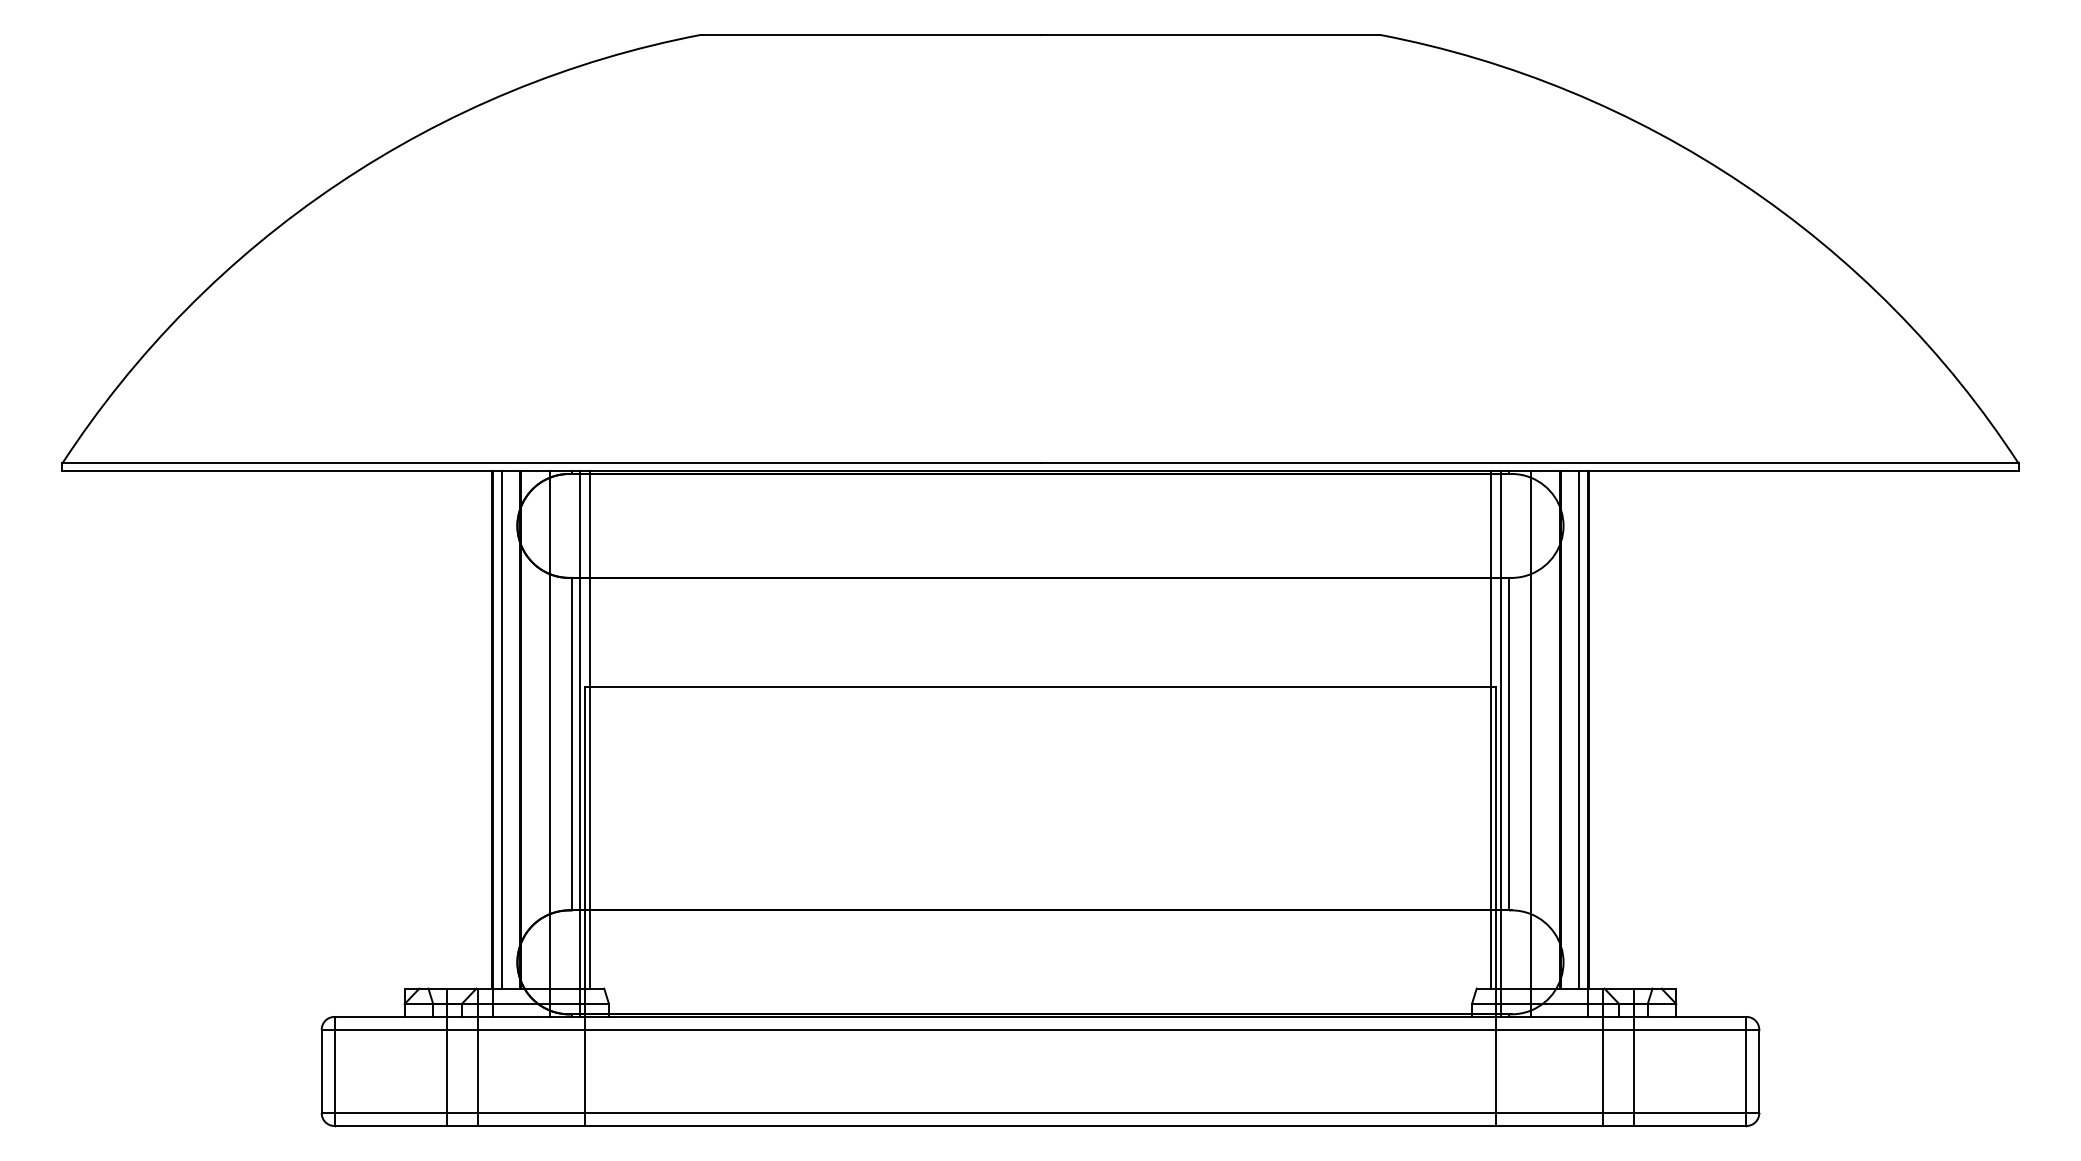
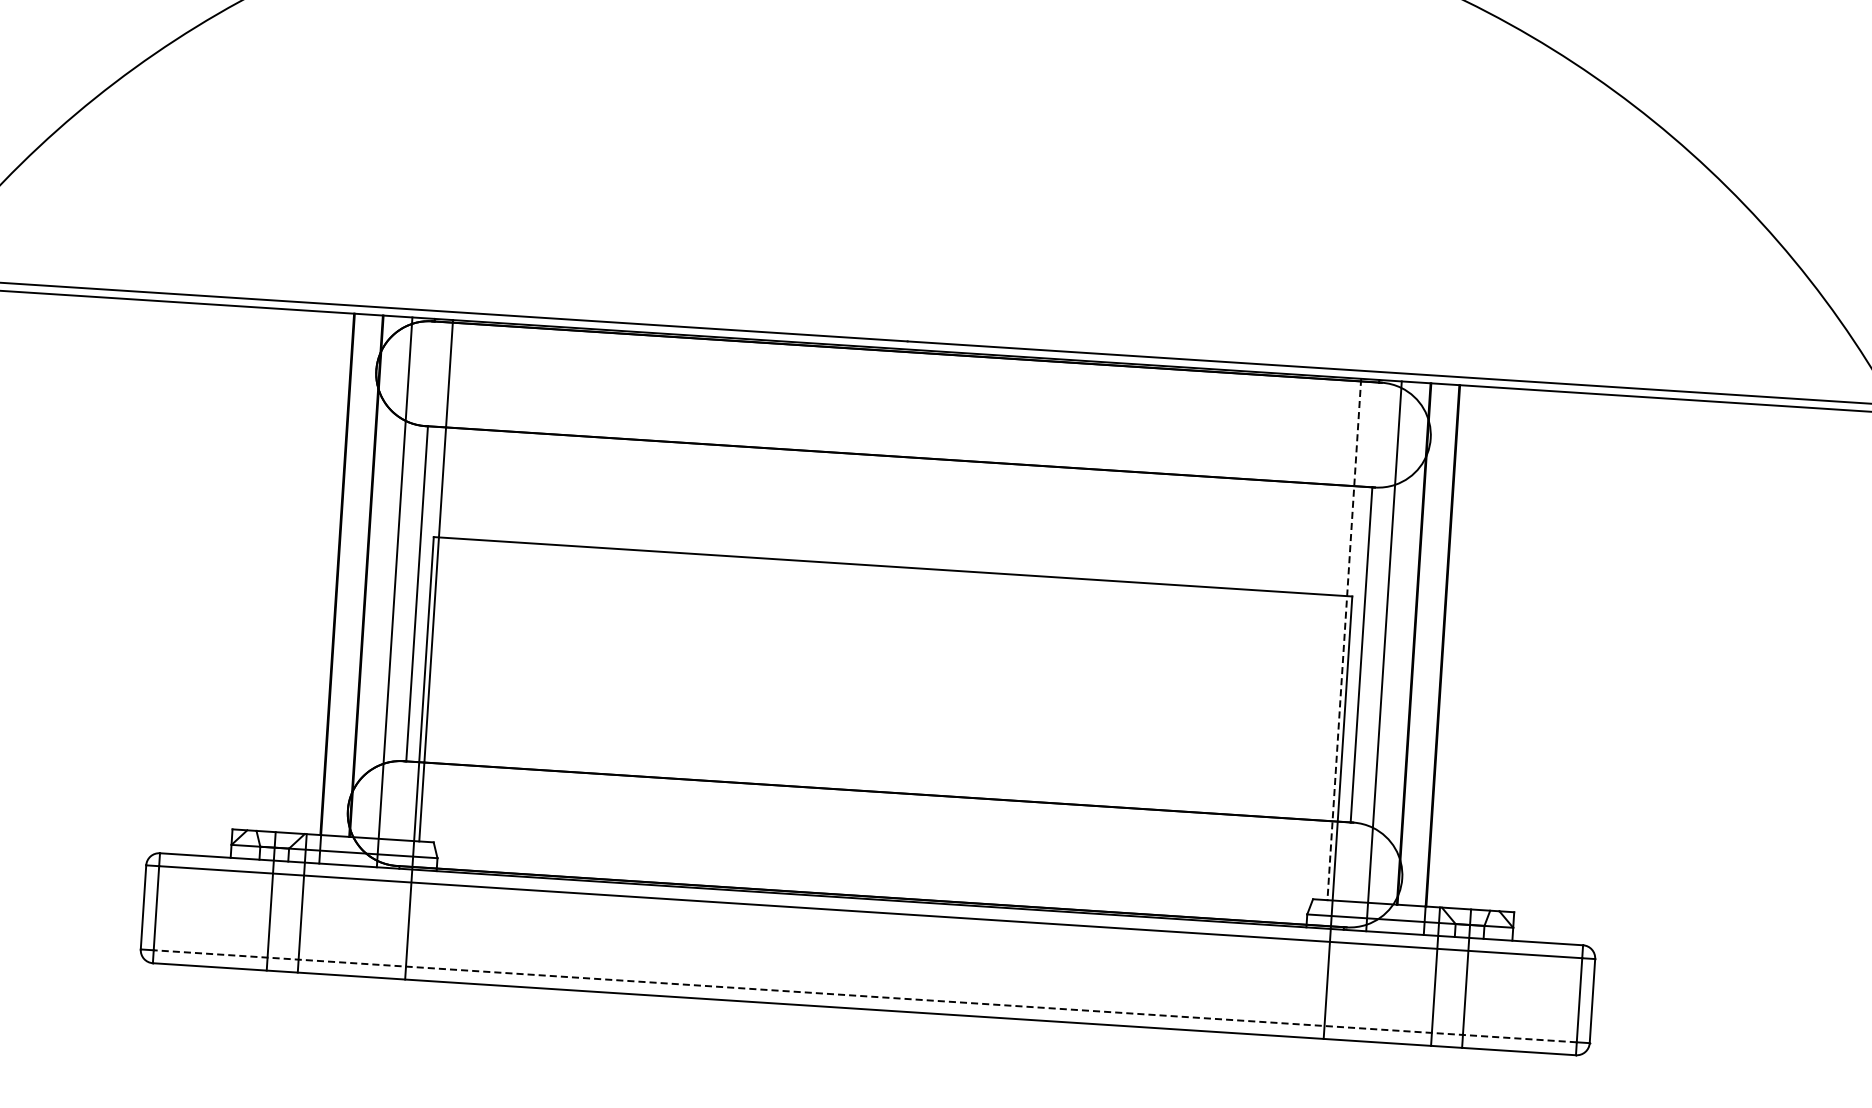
line: (502, 729) -> (348, 574), removed
line: (1578, 729) -> (1432, 644), removed
line: (1491, 730) -> (1344, 639), solid -> dashed
line: (580, 743) -> (425, 593), removed
line: (1500, 743) -> (1353, 653), removed
line: (1040, 1113) -> (865, 996), solid -> dashed

